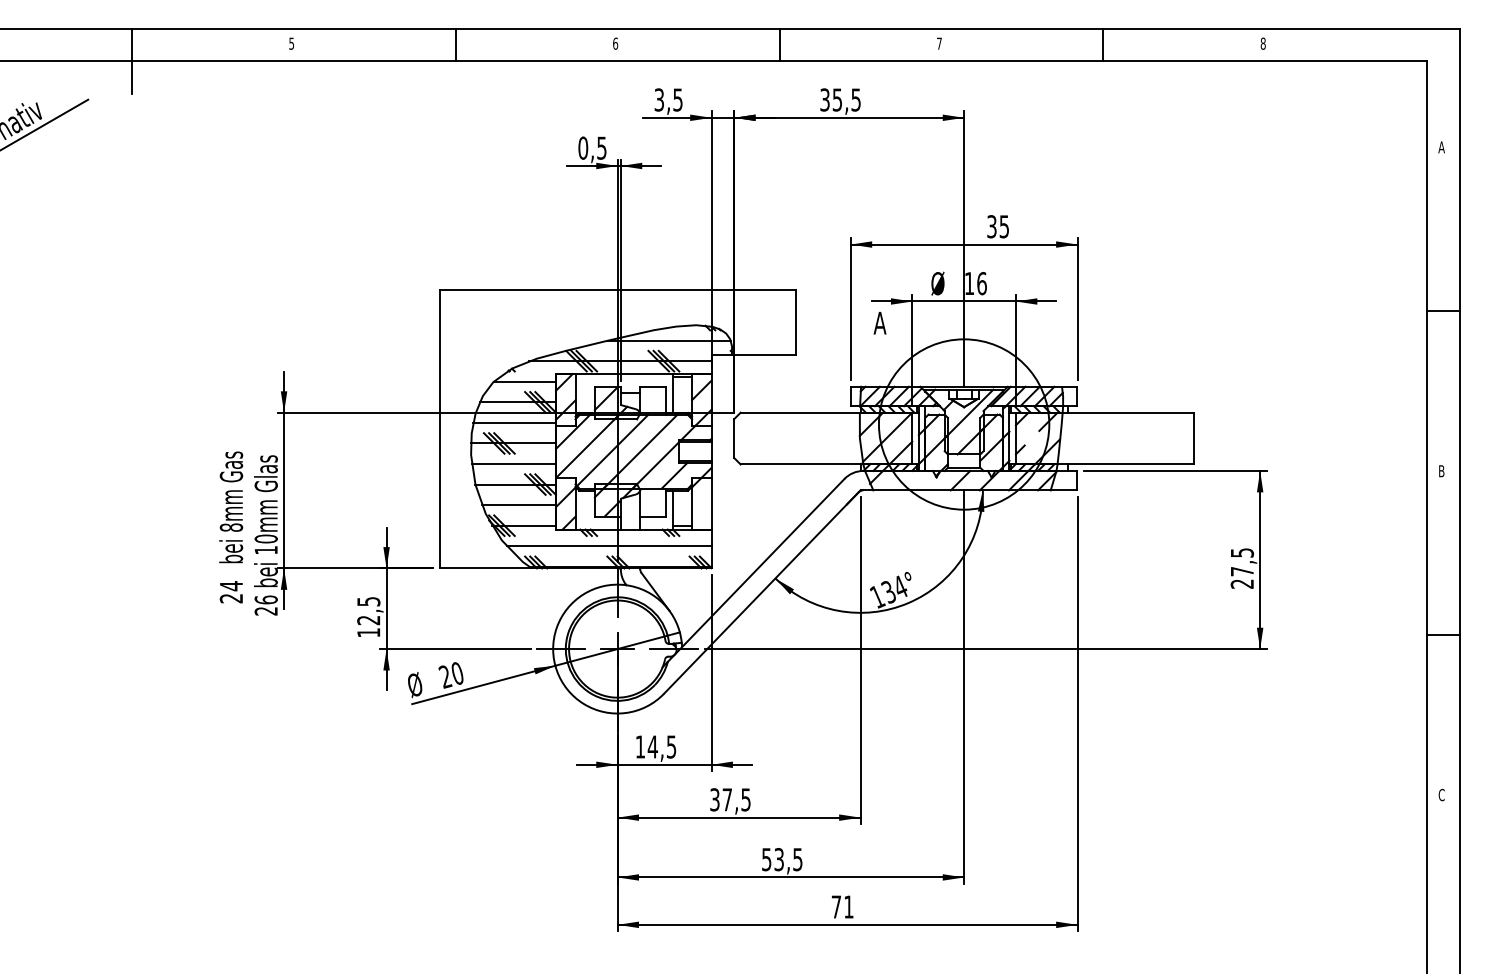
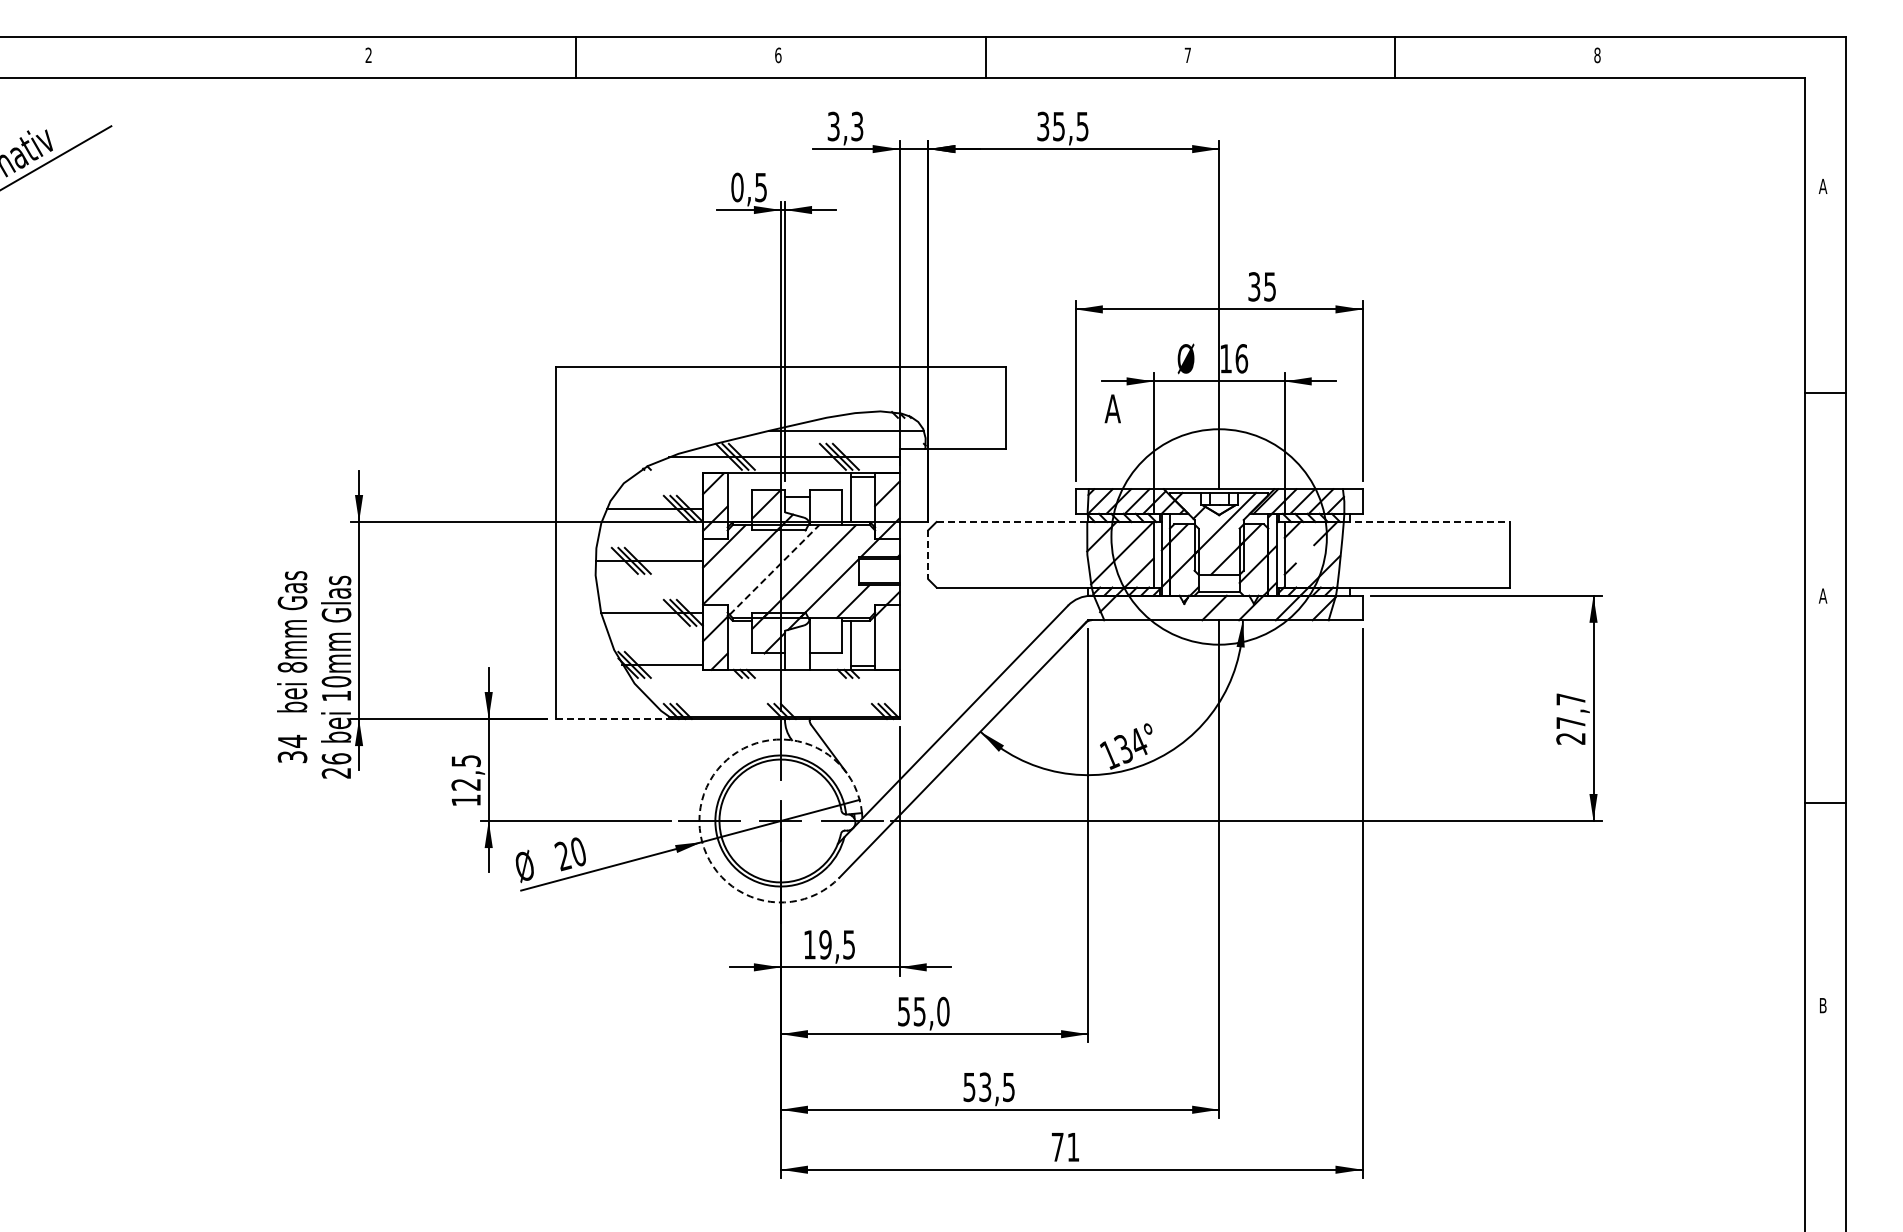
text: (291, 43) -> (368, 55), 5 -> 2
line: (131, 61) -> (166, 77), removed
text: (678, 99) -> (857, 125), 3,5 -> 3,3
line: (524, 381) -> (663, 482), removed
line: (800, 413) -> (1012, 522), solid -> dashed
line: (1128, 413) -> (1427, 522), solid -> dashed
line: (514, 422) -> (650, 534), removed
line: (734, 438) -> (928, 554), solid -> dashed
line: (612, 450) -> (774, 569), solid -> dashed
line: (513, 463) -> (649, 586), removed
text: (1441, 470) -> (1822, 595), B -> A
line: (519, 504) -> (656, 638), removed
line: (608, 545) -> (769, 690), removed
text: (1241, 553) -> (1570, 699), 27,5 -> 27,7
line: (485, 568) -> (613, 719), solid -> dashed
text: (231, 598) -> (292, 757), 24 -> 34
arc: (556, 628) -> (703, 794), solid -> dashed
text: (652, 746) -> (825, 944), 14,5 -> 19,5
text: (1441, 794) -> (1822, 1005), C -> B
text: (730, 799) -> (923, 1011), 37,5 -> 55,0

